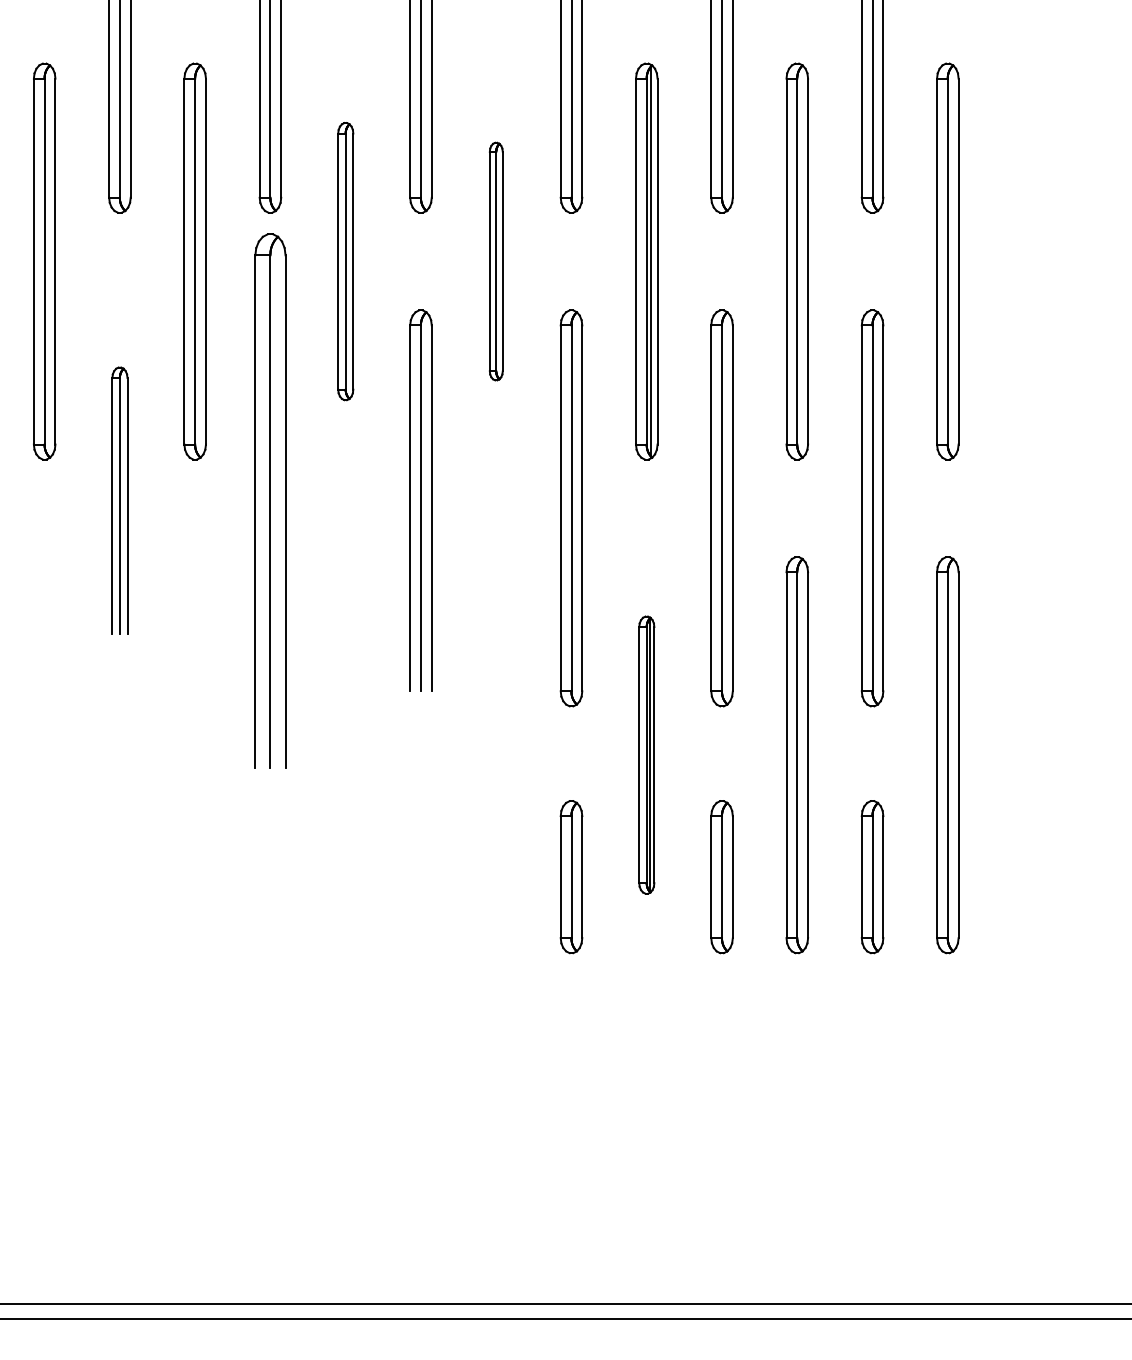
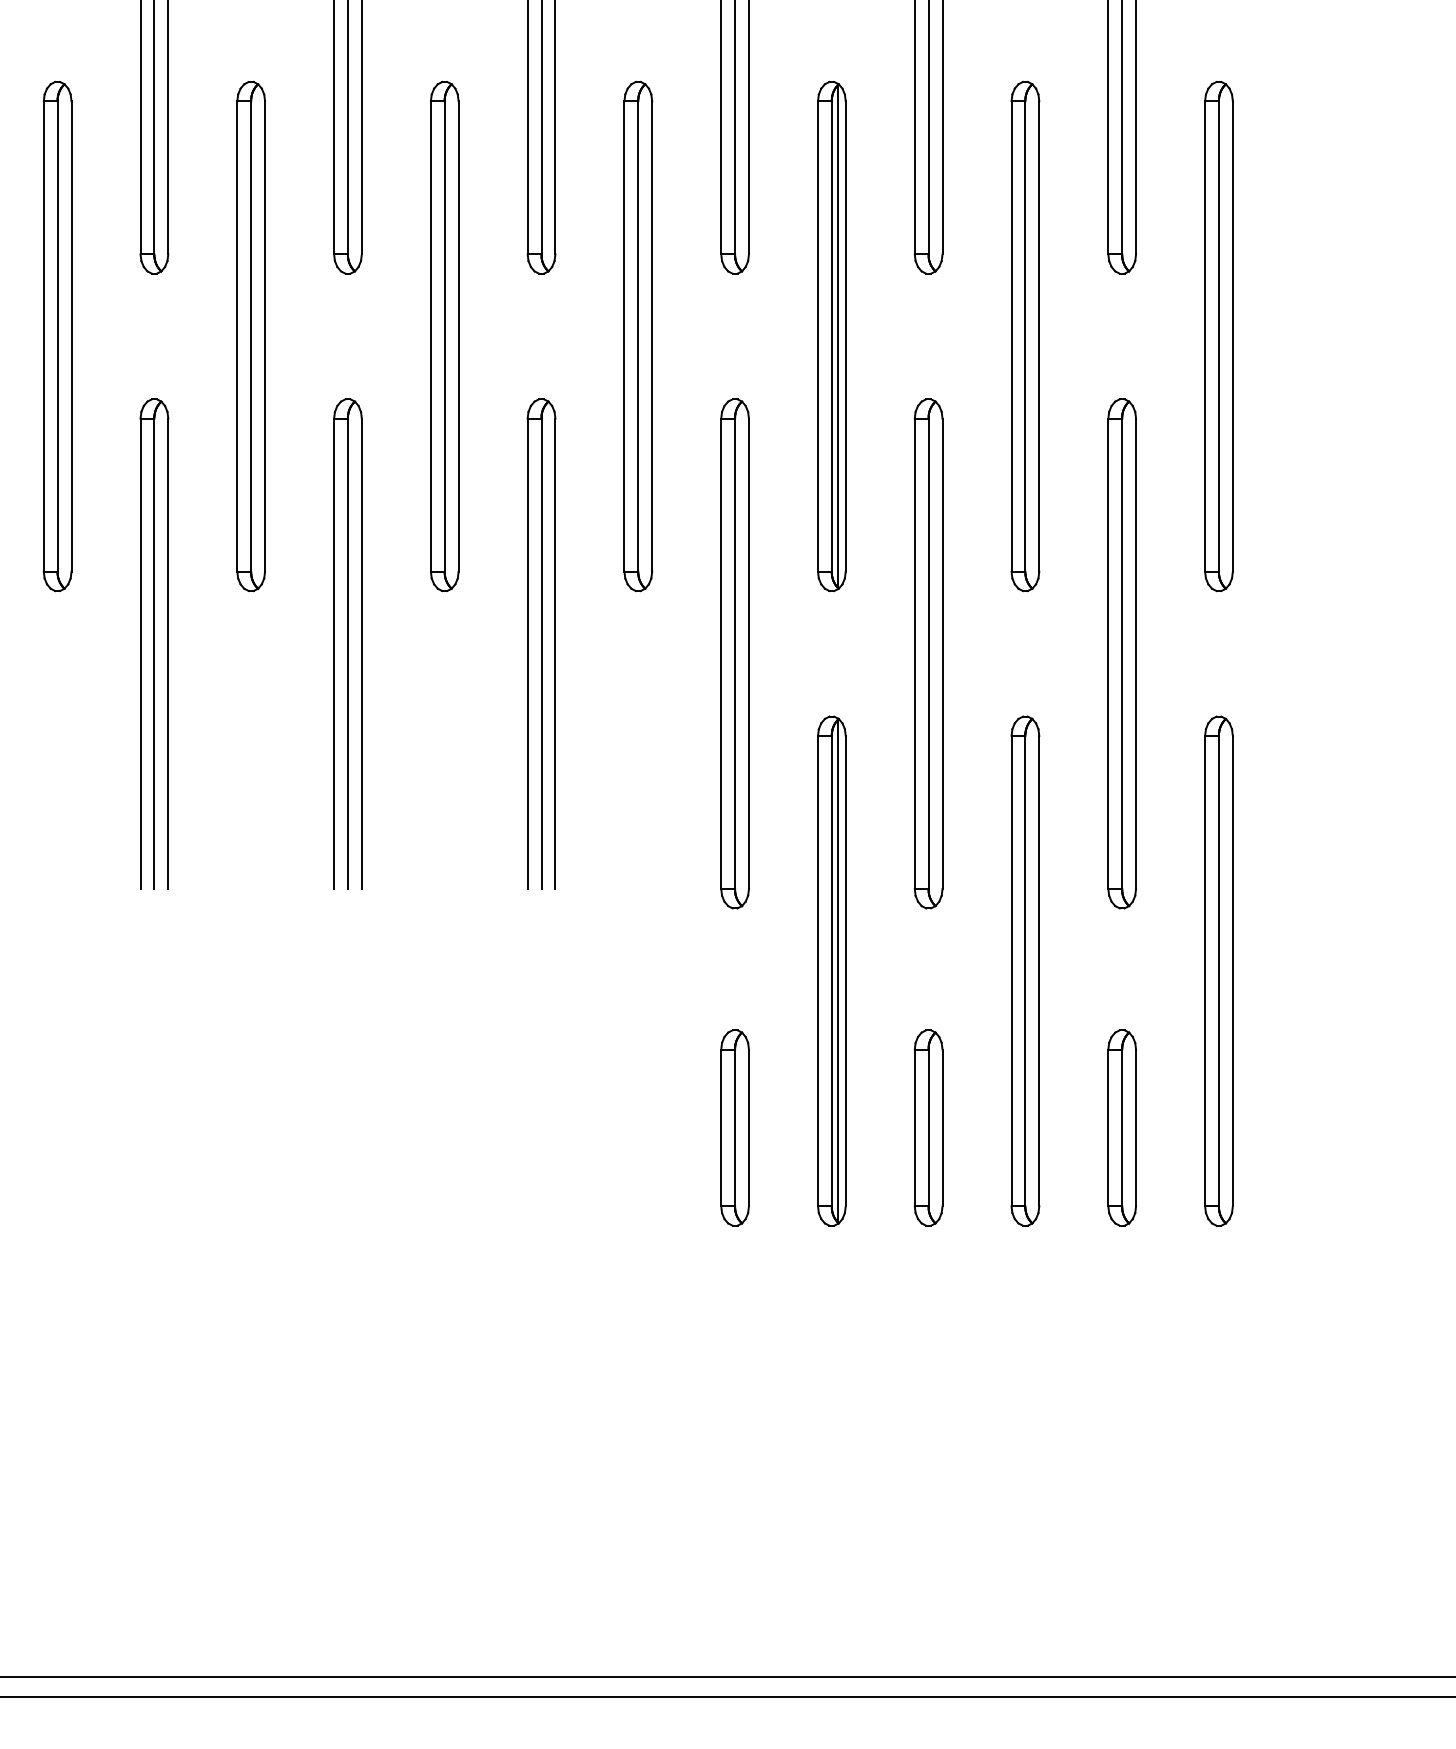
part: (345, 261) -> (444, 336), size x1.43
part: (496, 261) -> (638, 336), size x1.67
part: (119, 500) -> (154, 643), size x1.43
part: (270, 500) -> (347, 643), size x0.71
part: (646, 754) -> (831, 970), size x1.43

